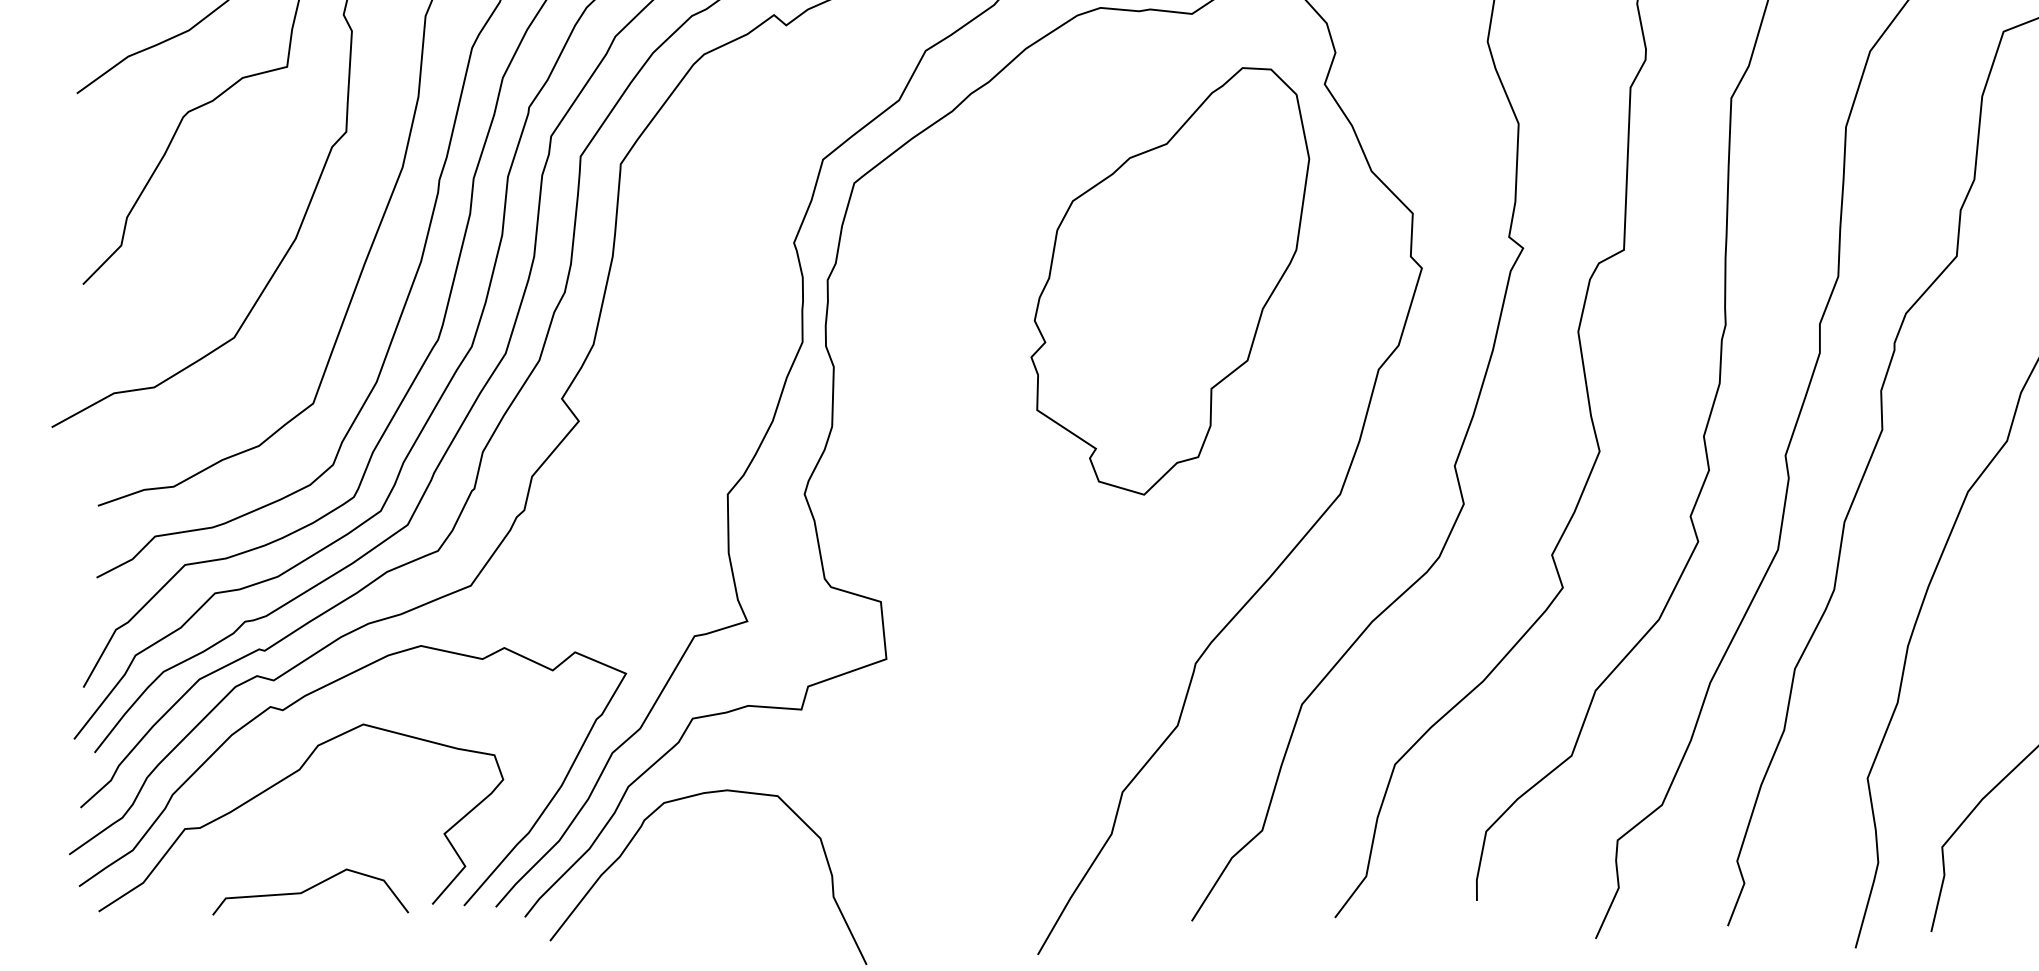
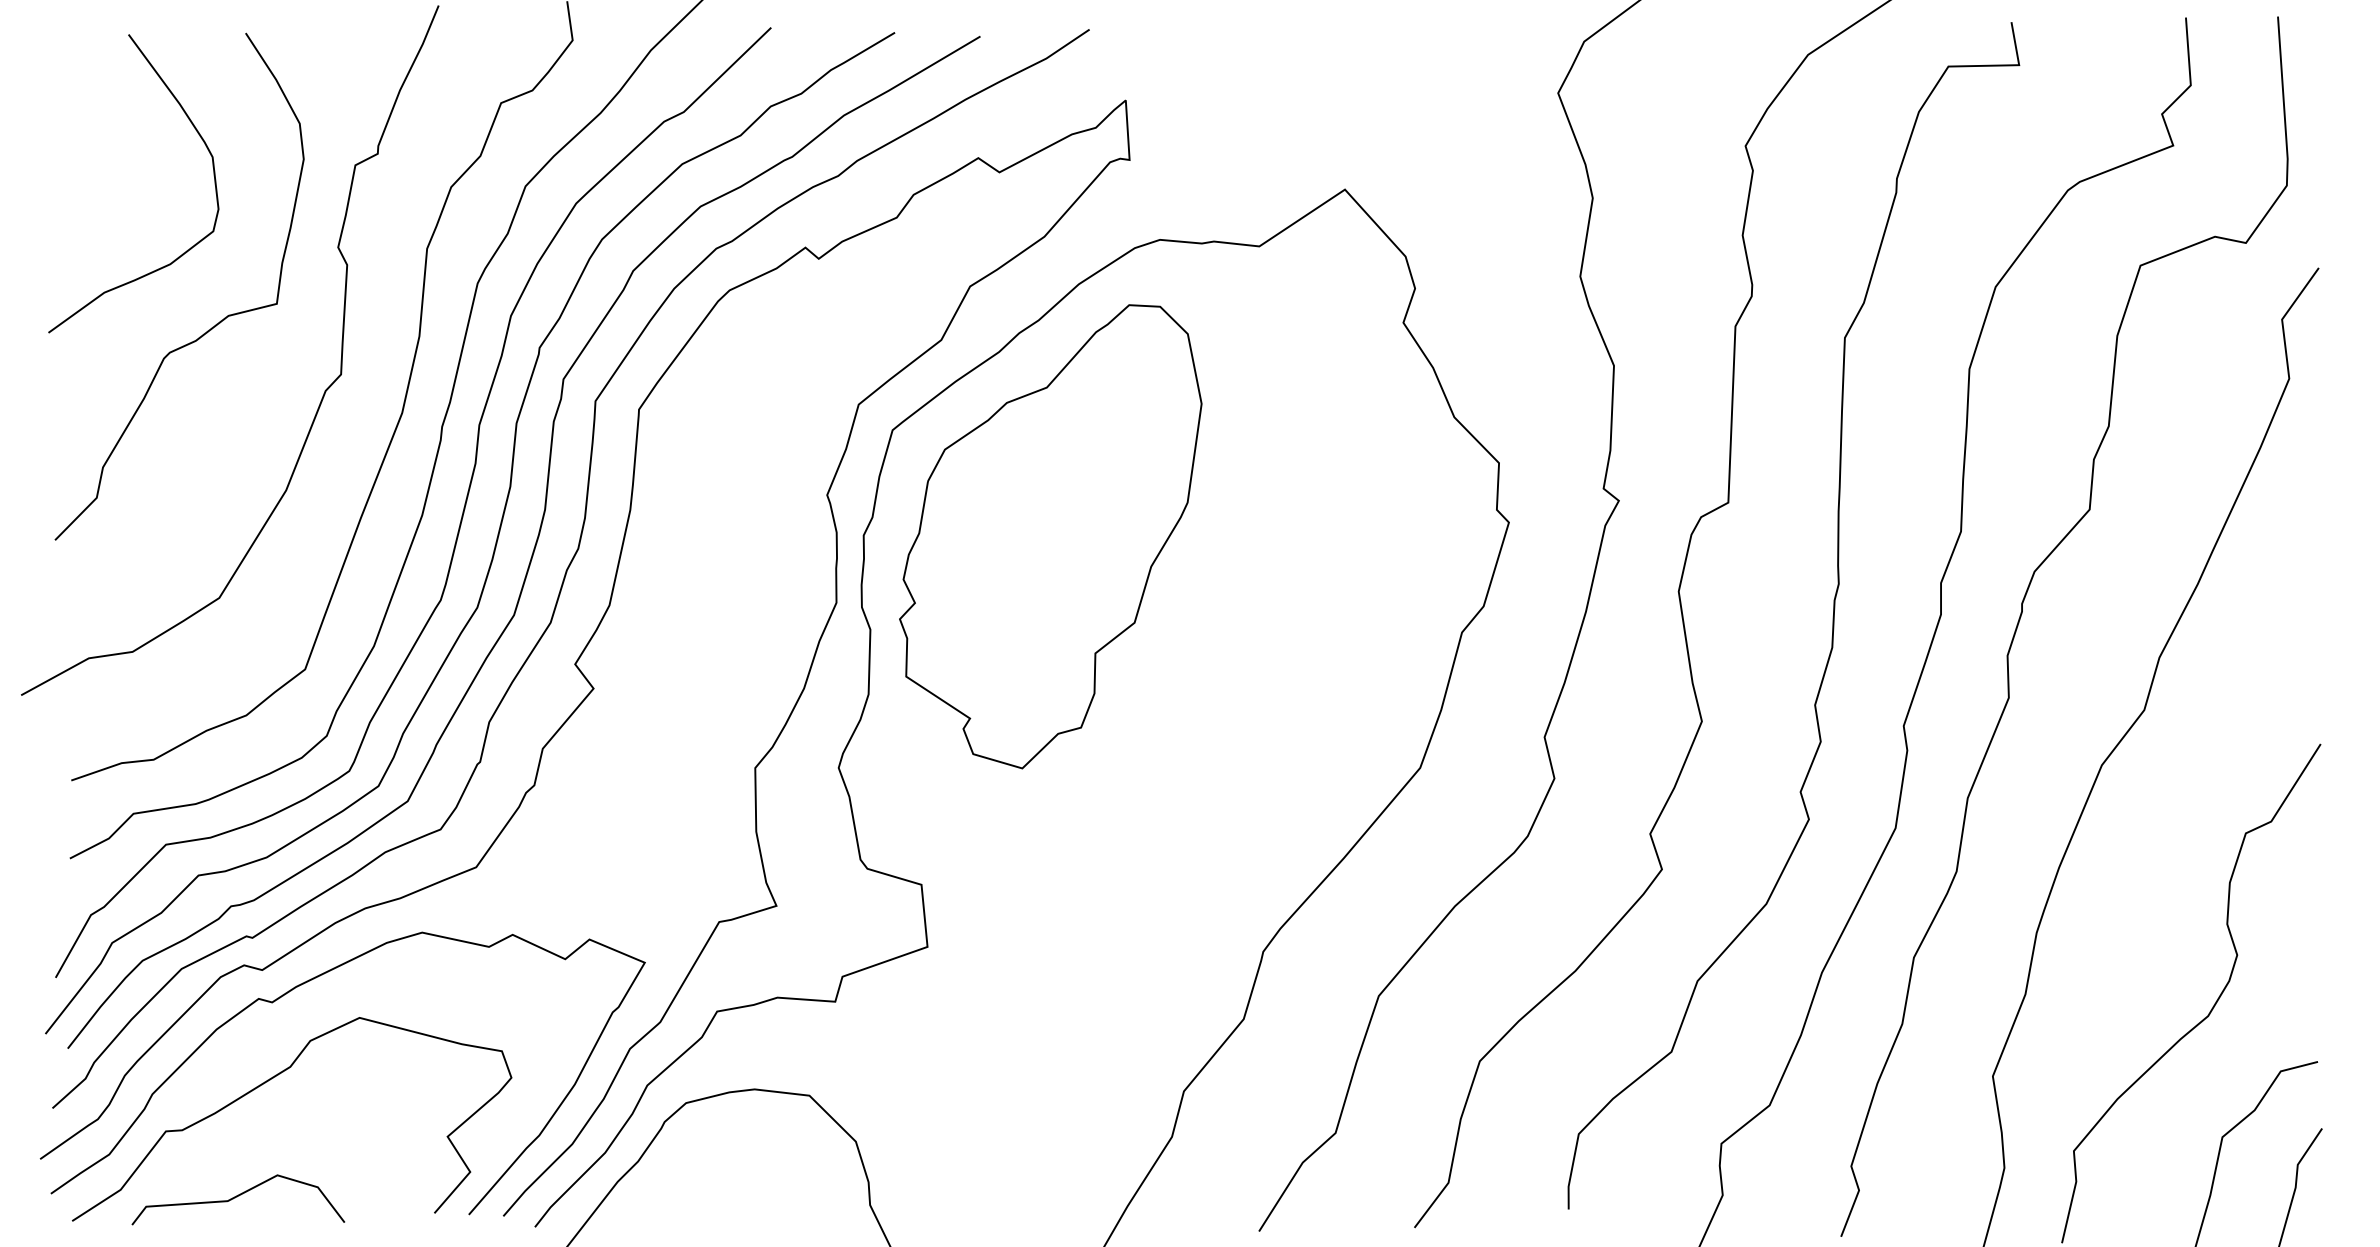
part: (1170, 281) -> (1050, 536), moved
curve: (309, 889) -> (237, 1197), moved

